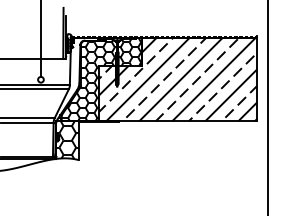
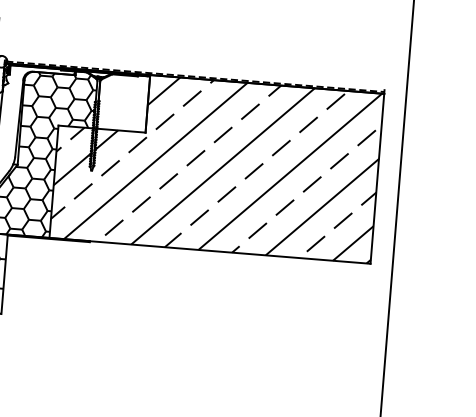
hatch: (129, 51) -> (122, 101), removed

